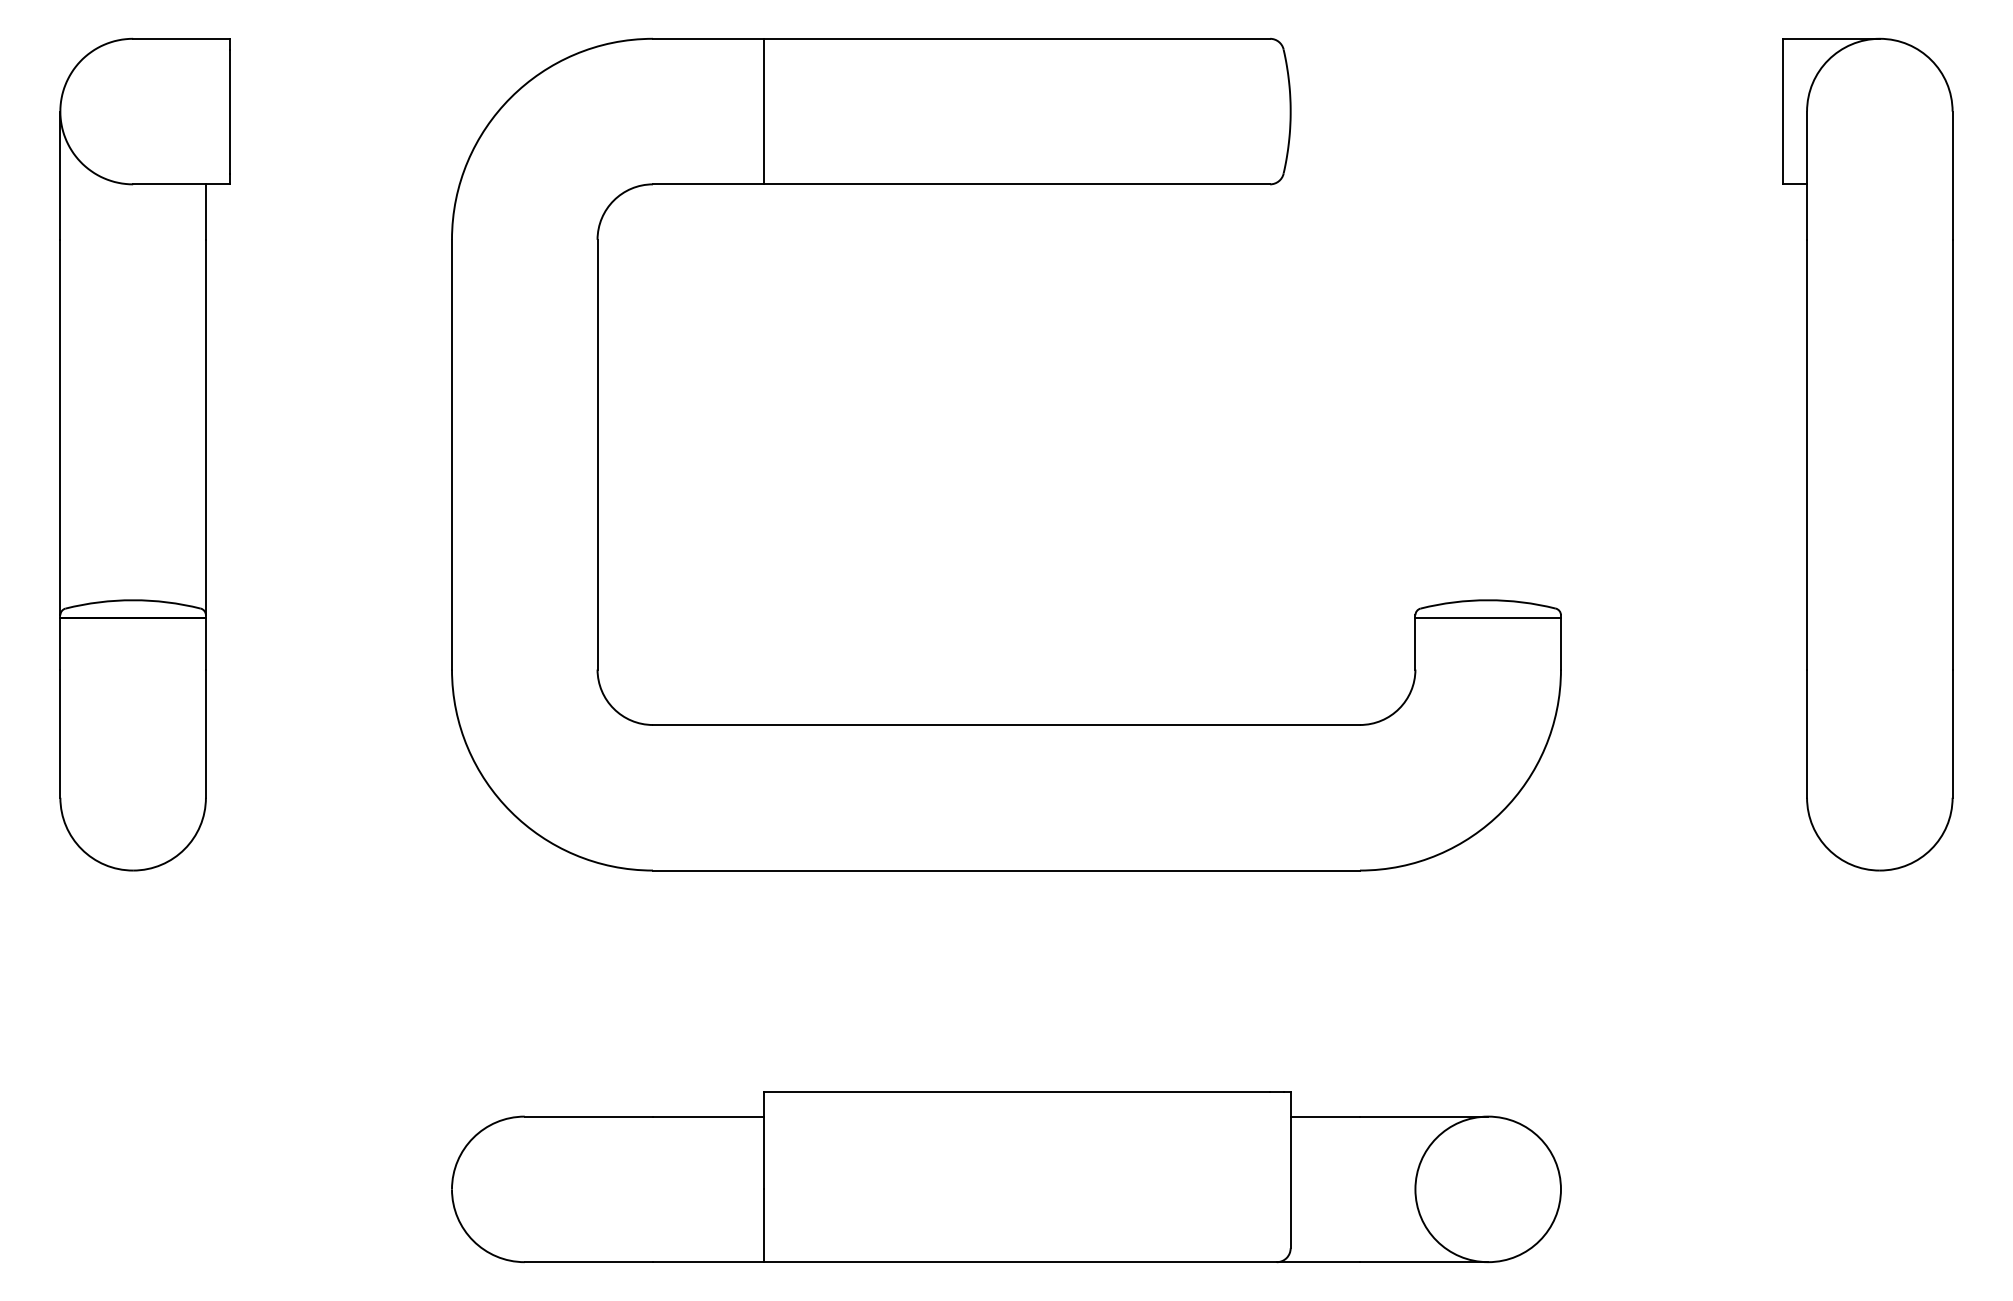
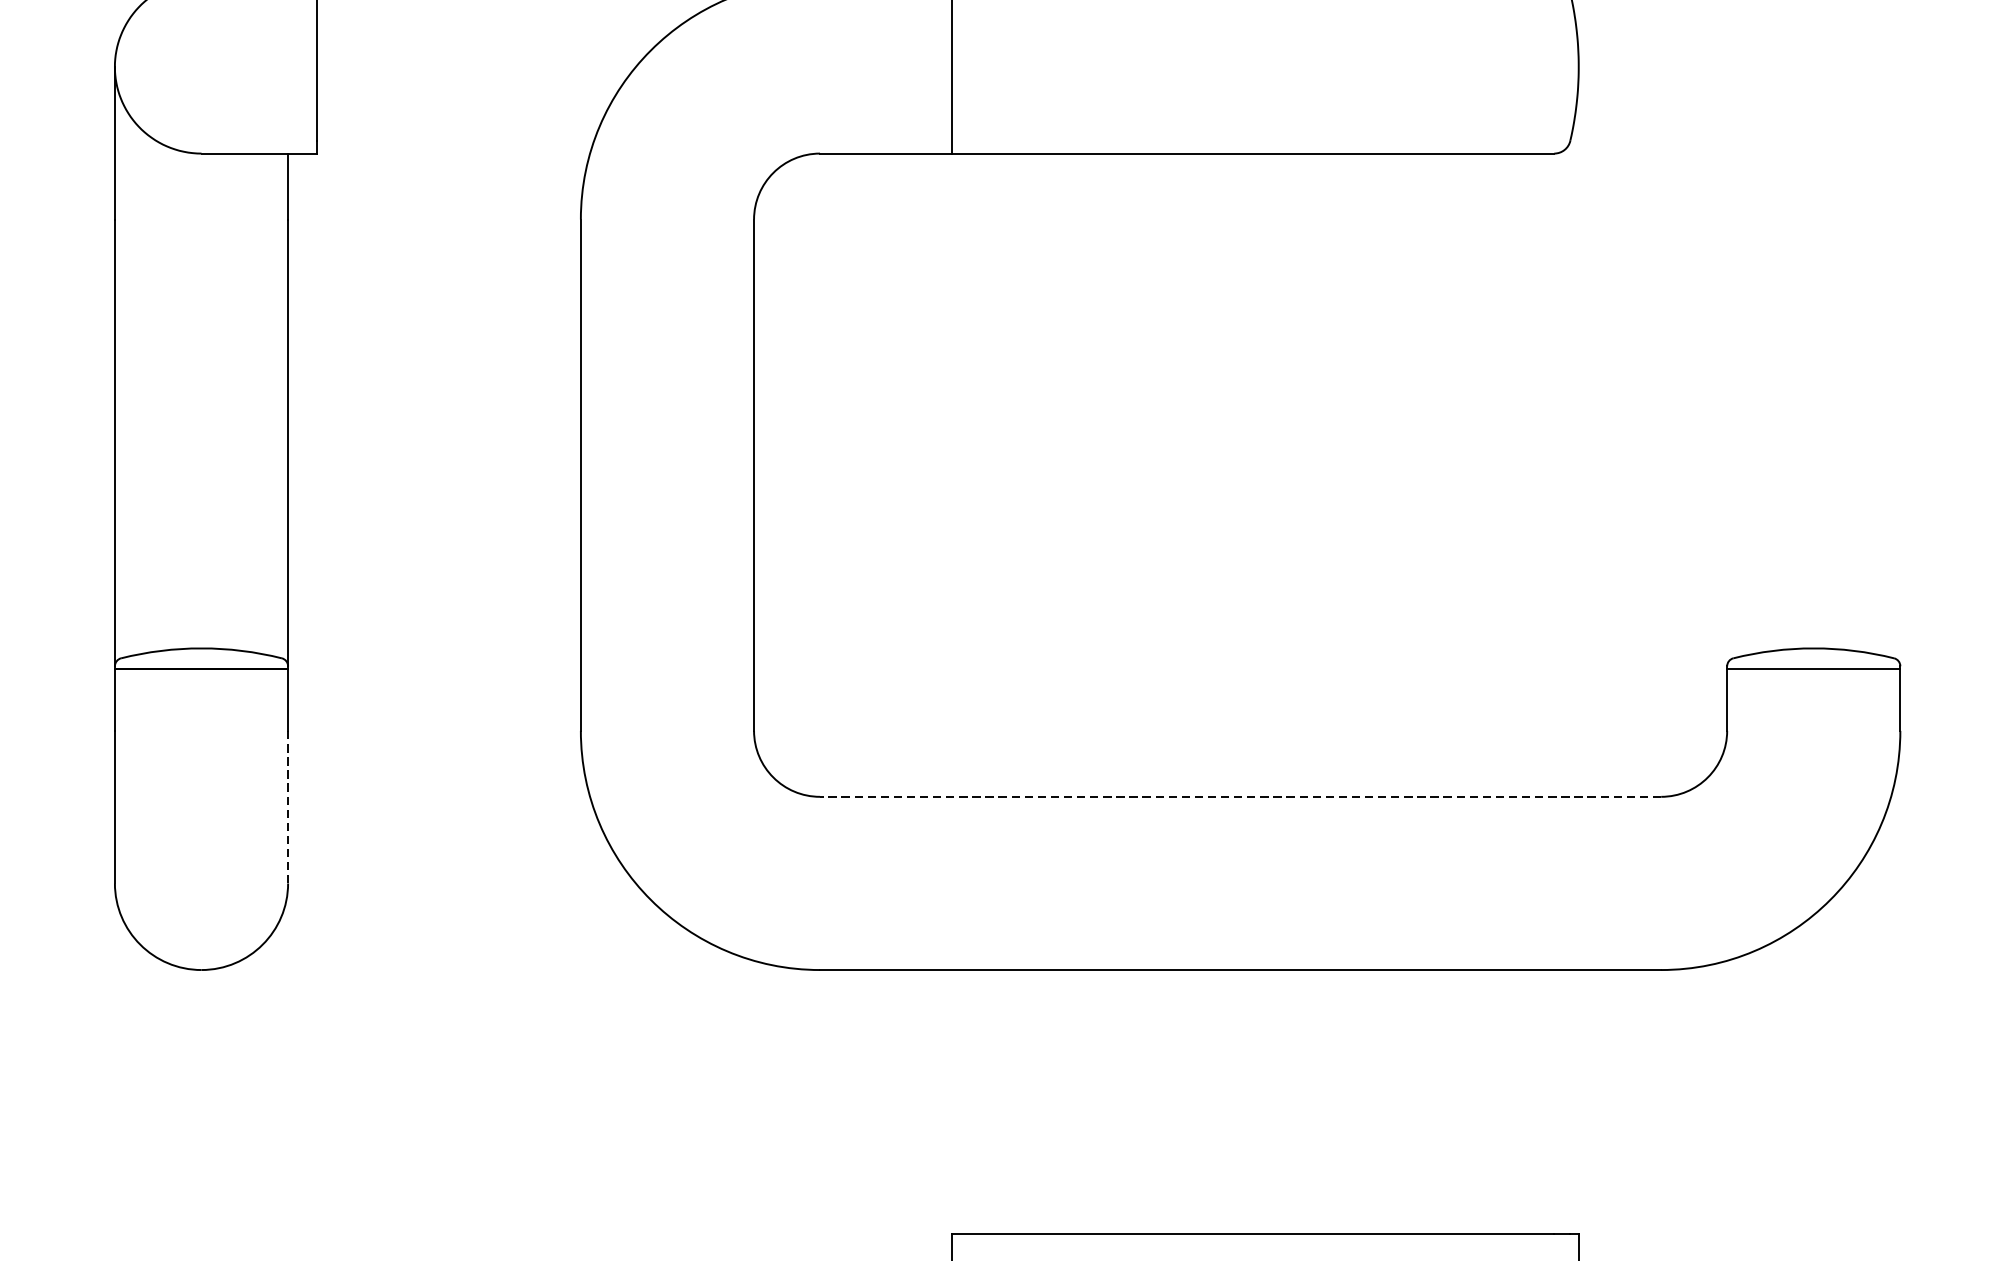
line: (1006, 725) -> (1240, 797), solid -> dashed
line: (205, 733) -> (287, 806), solid -> dashed

